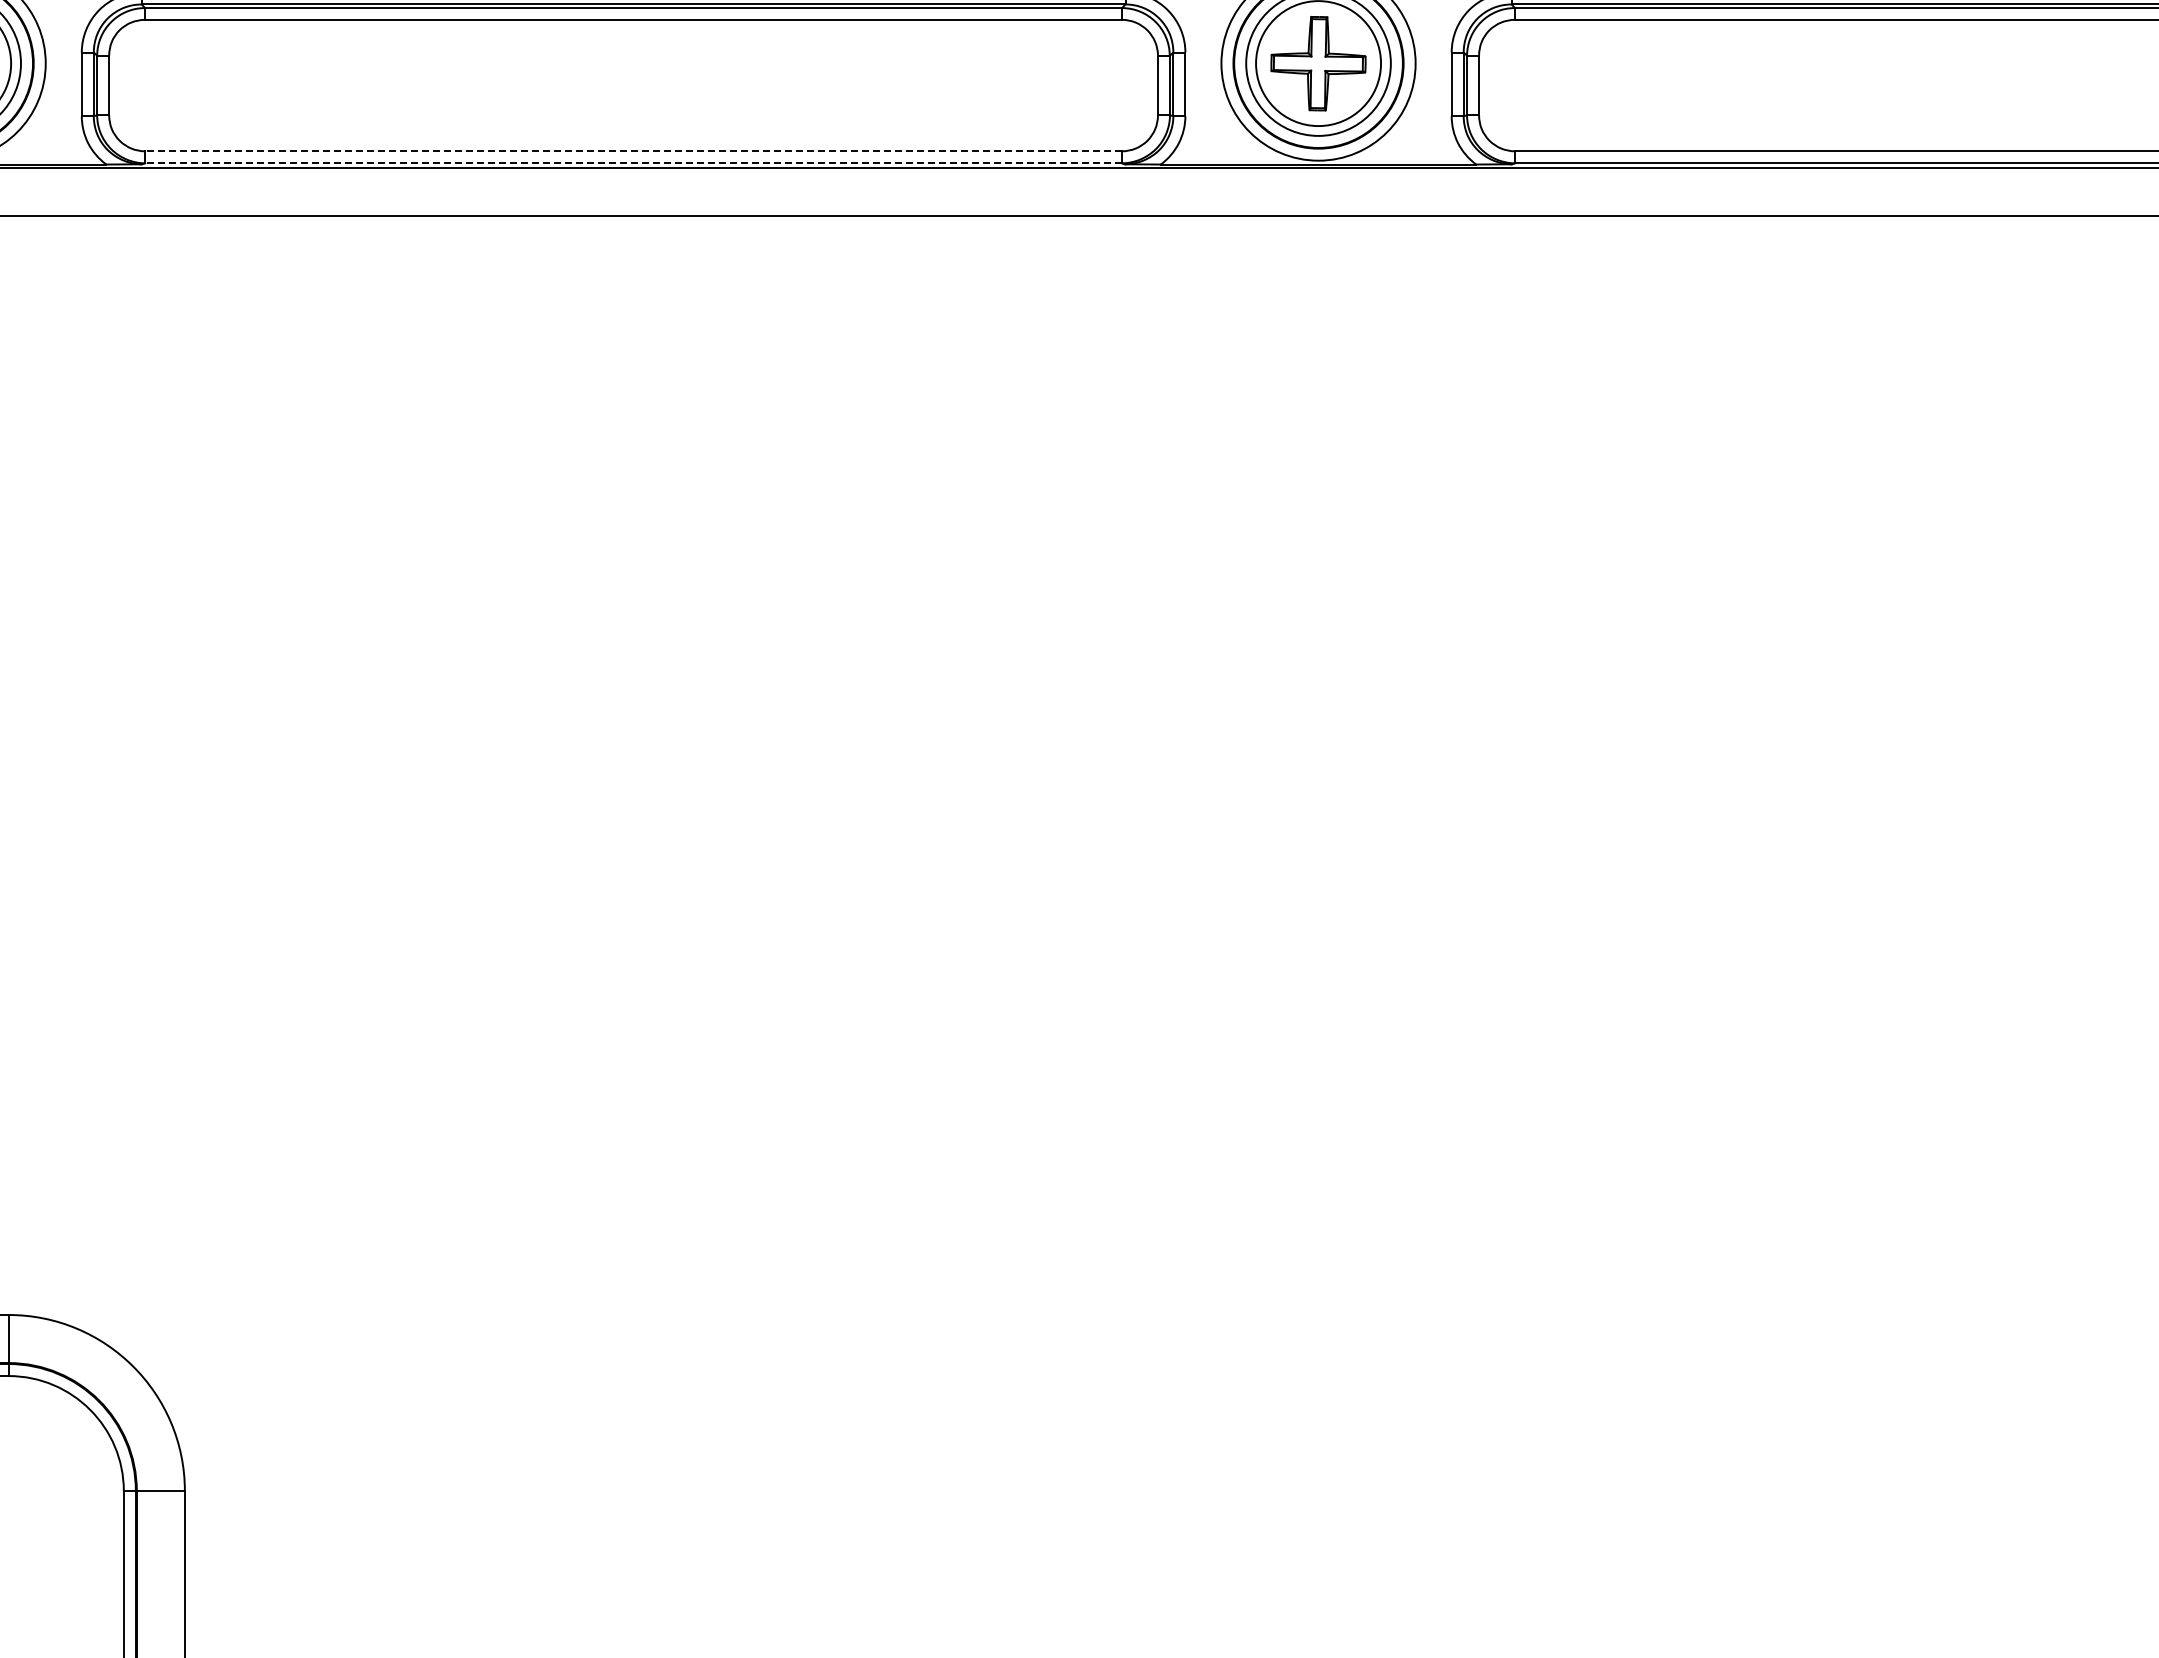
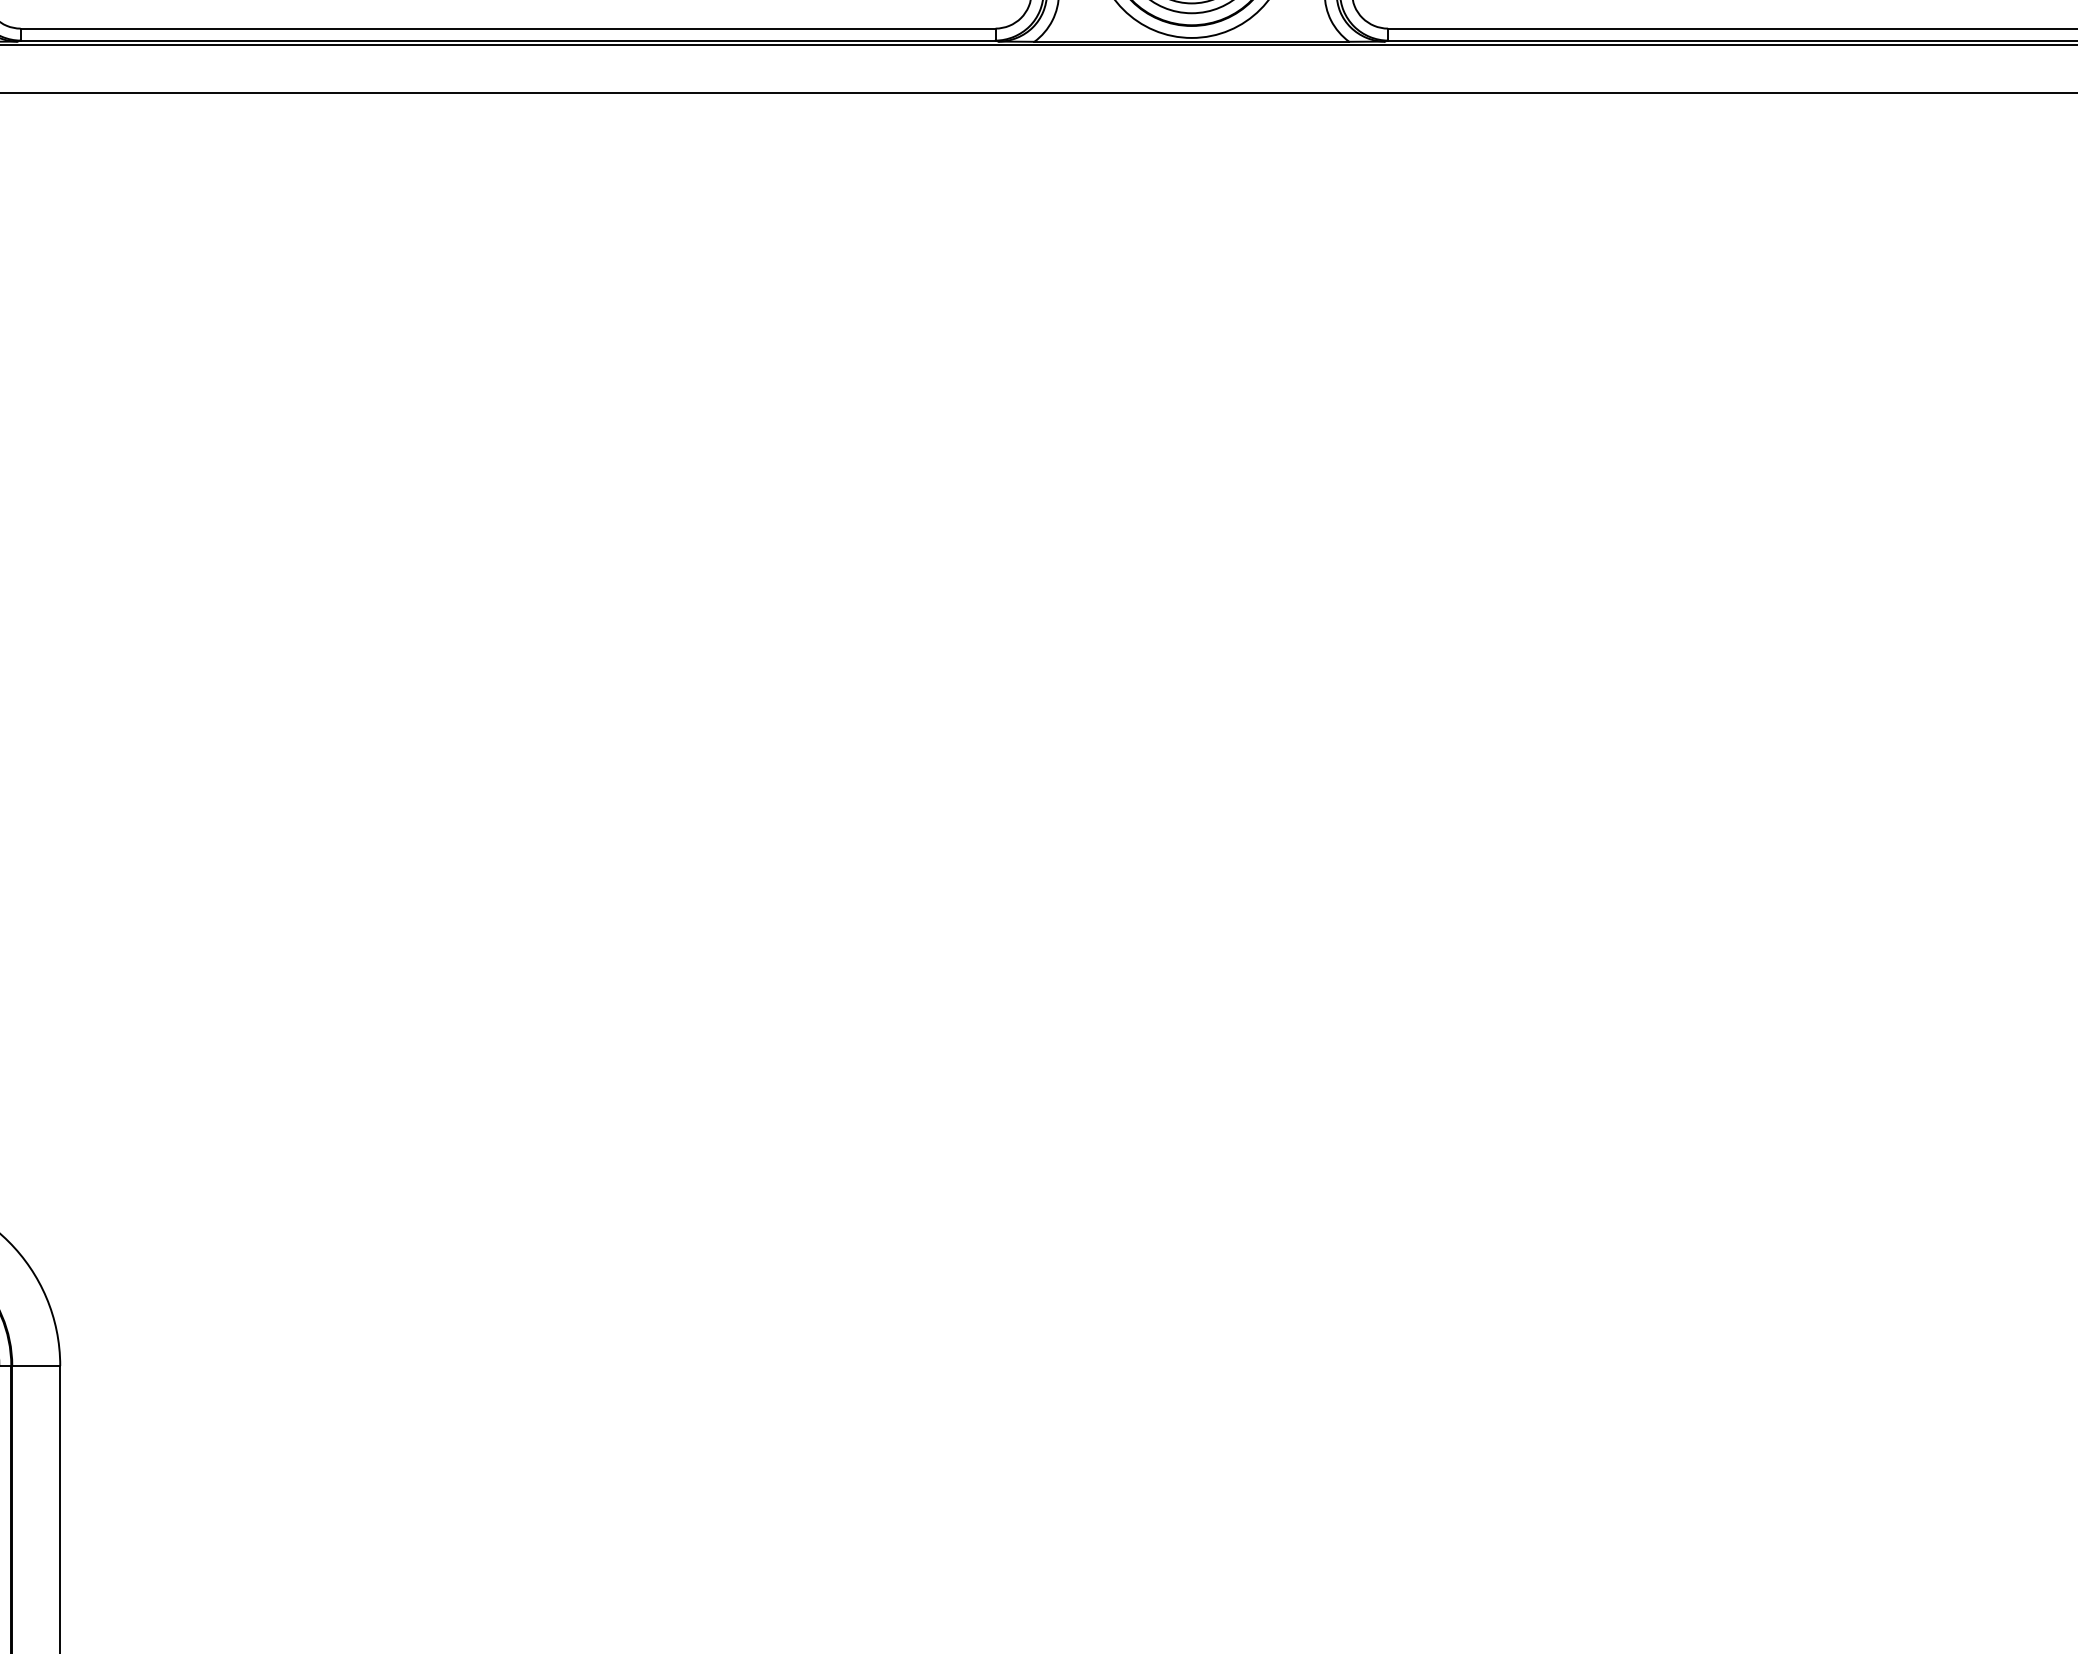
line: (633, 151) -> (508, 28), dashed -> solid
line: (633, 163) -> (508, 40), dashed -> solid

